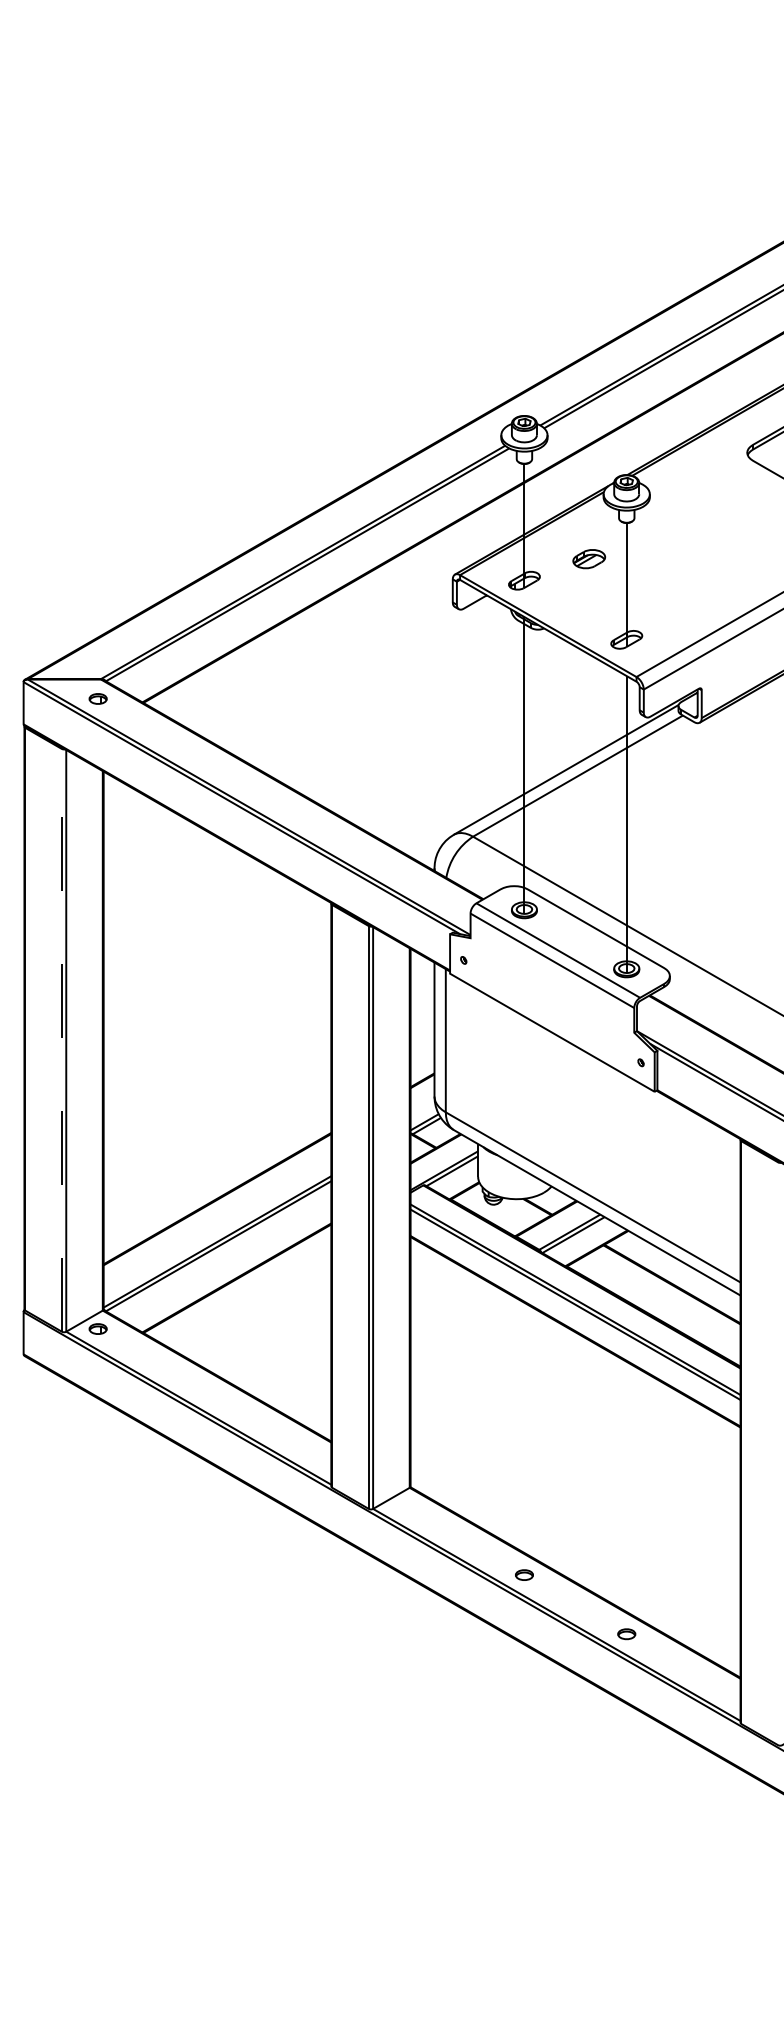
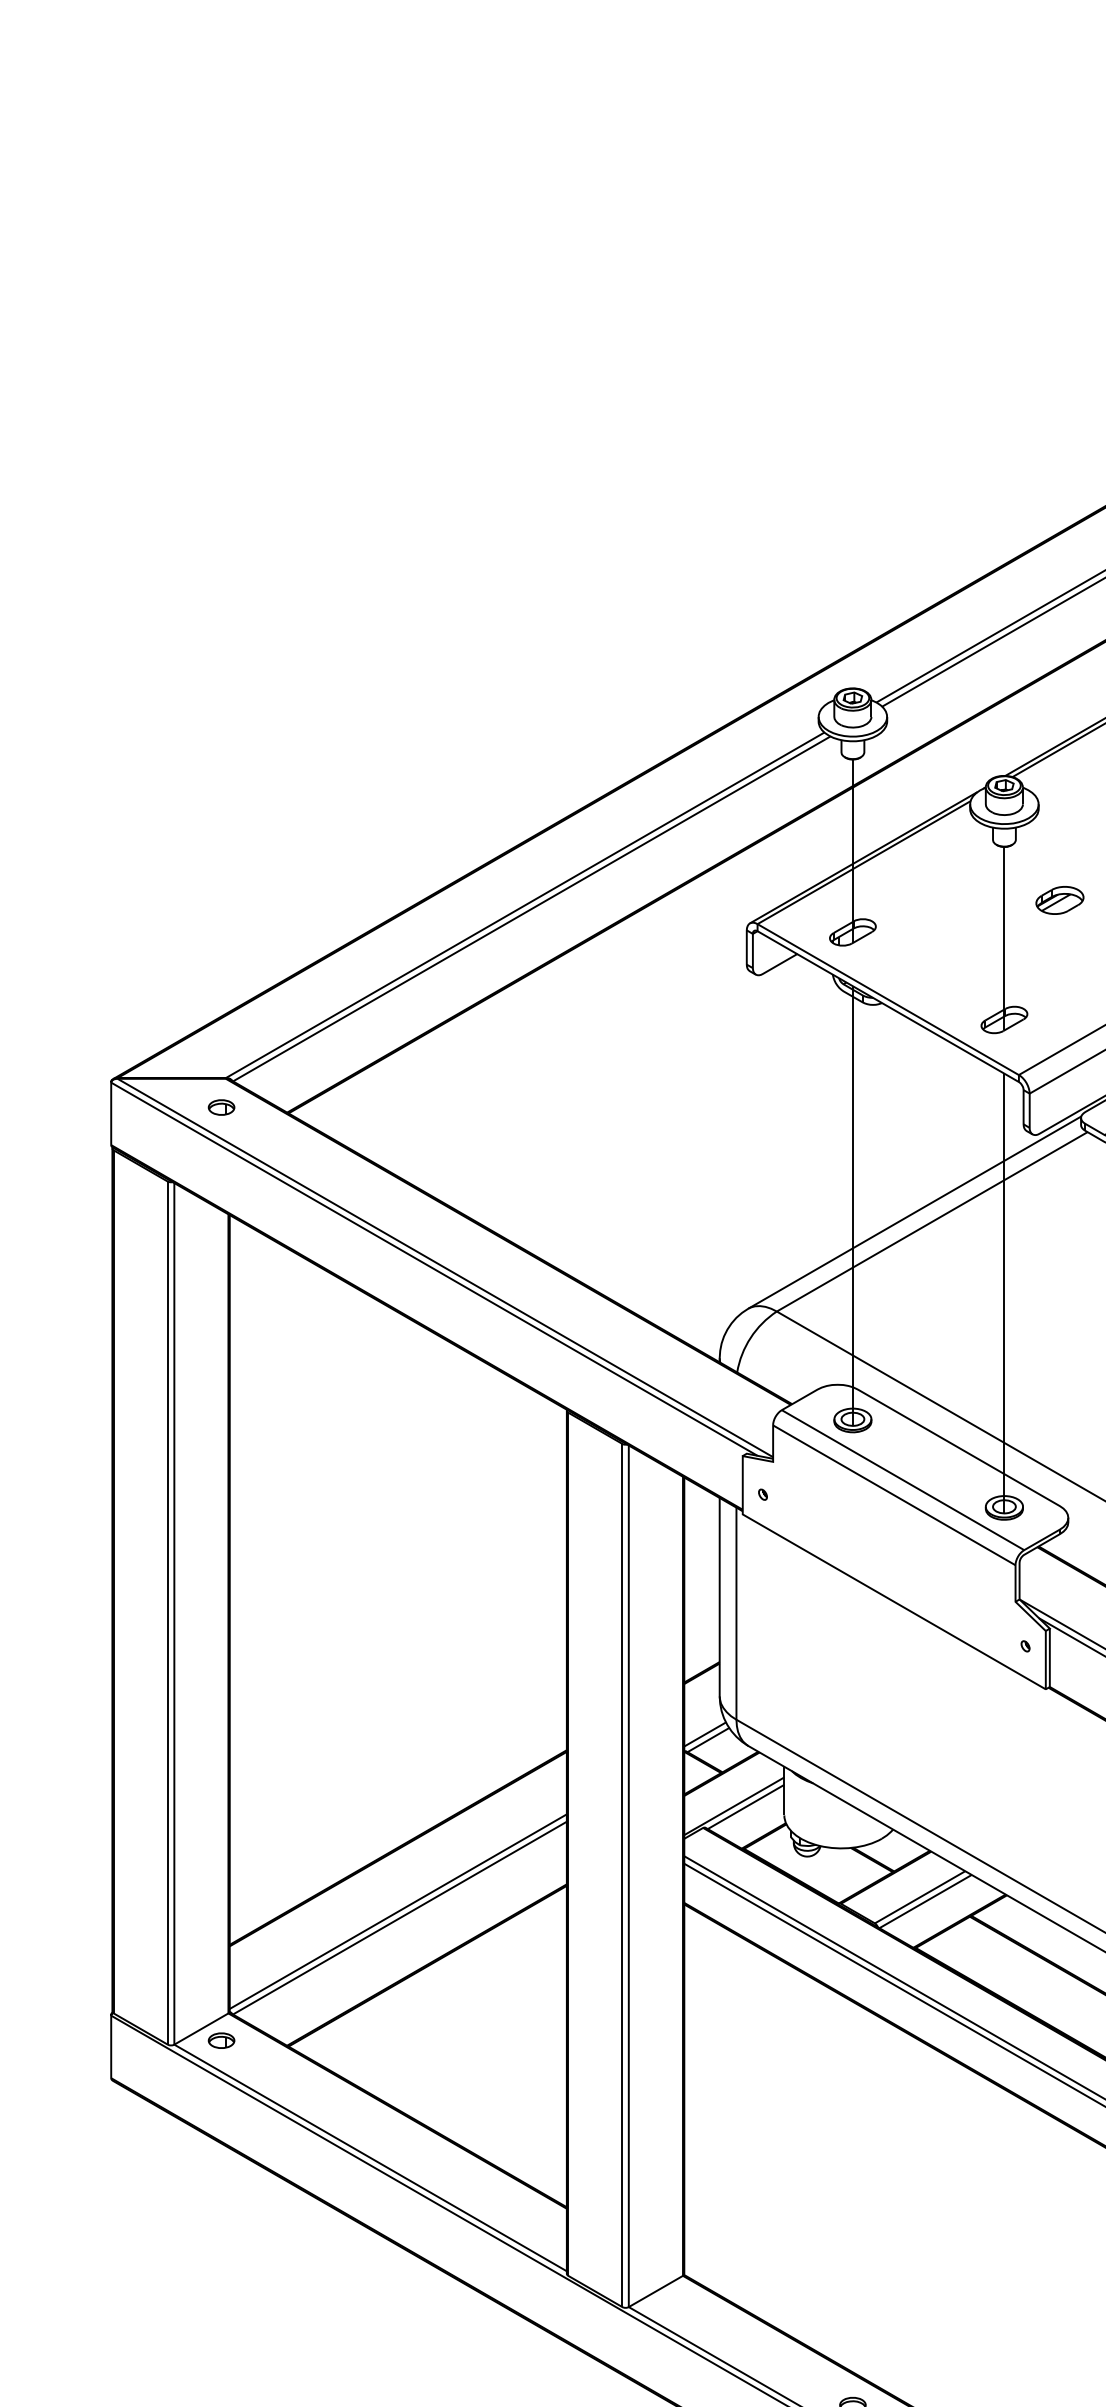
part: (589, 559) -> (1060, 900), moved
line: (61, 1039) -> (167, 1611), dashed -> solid

